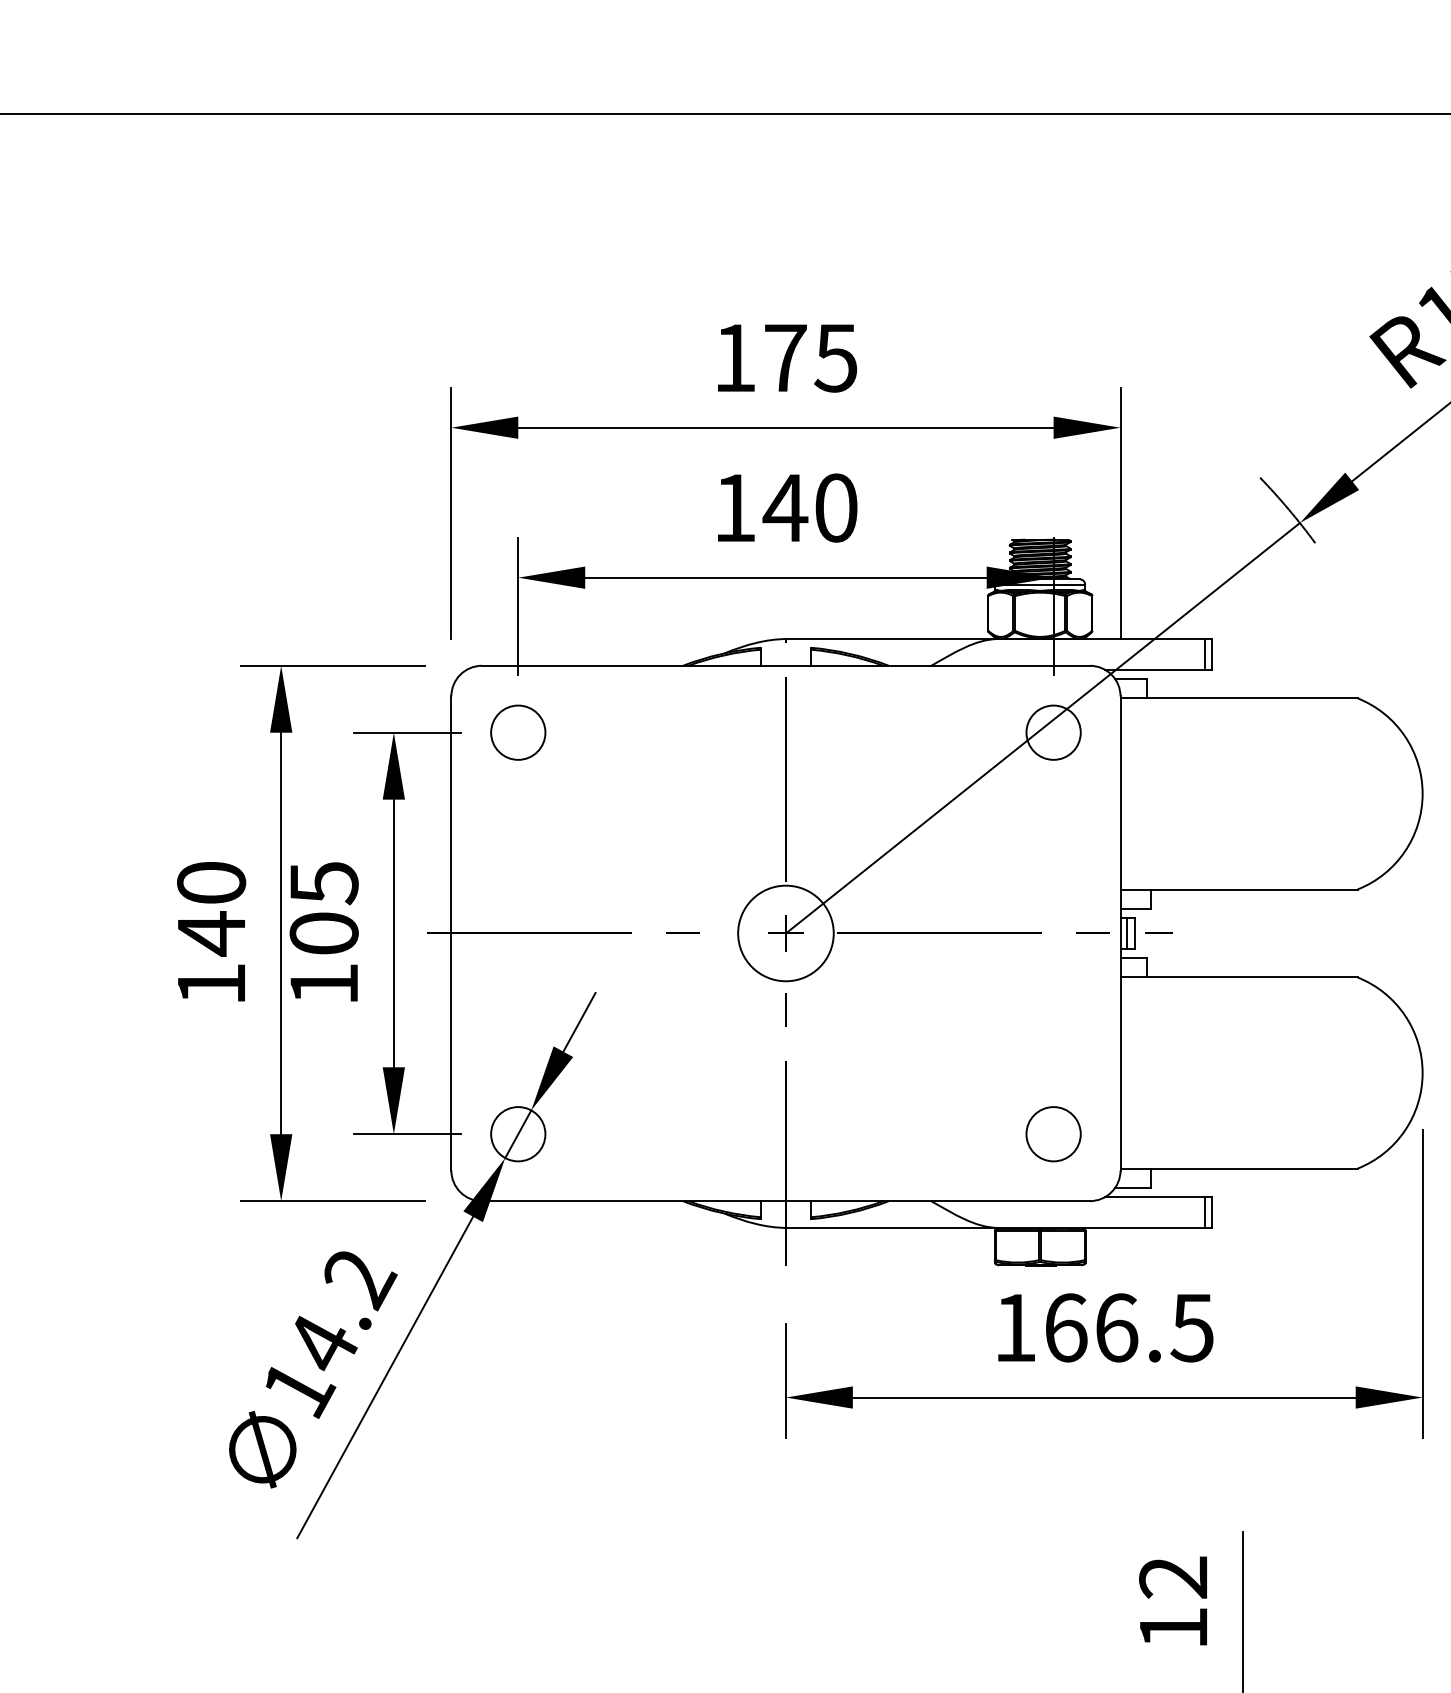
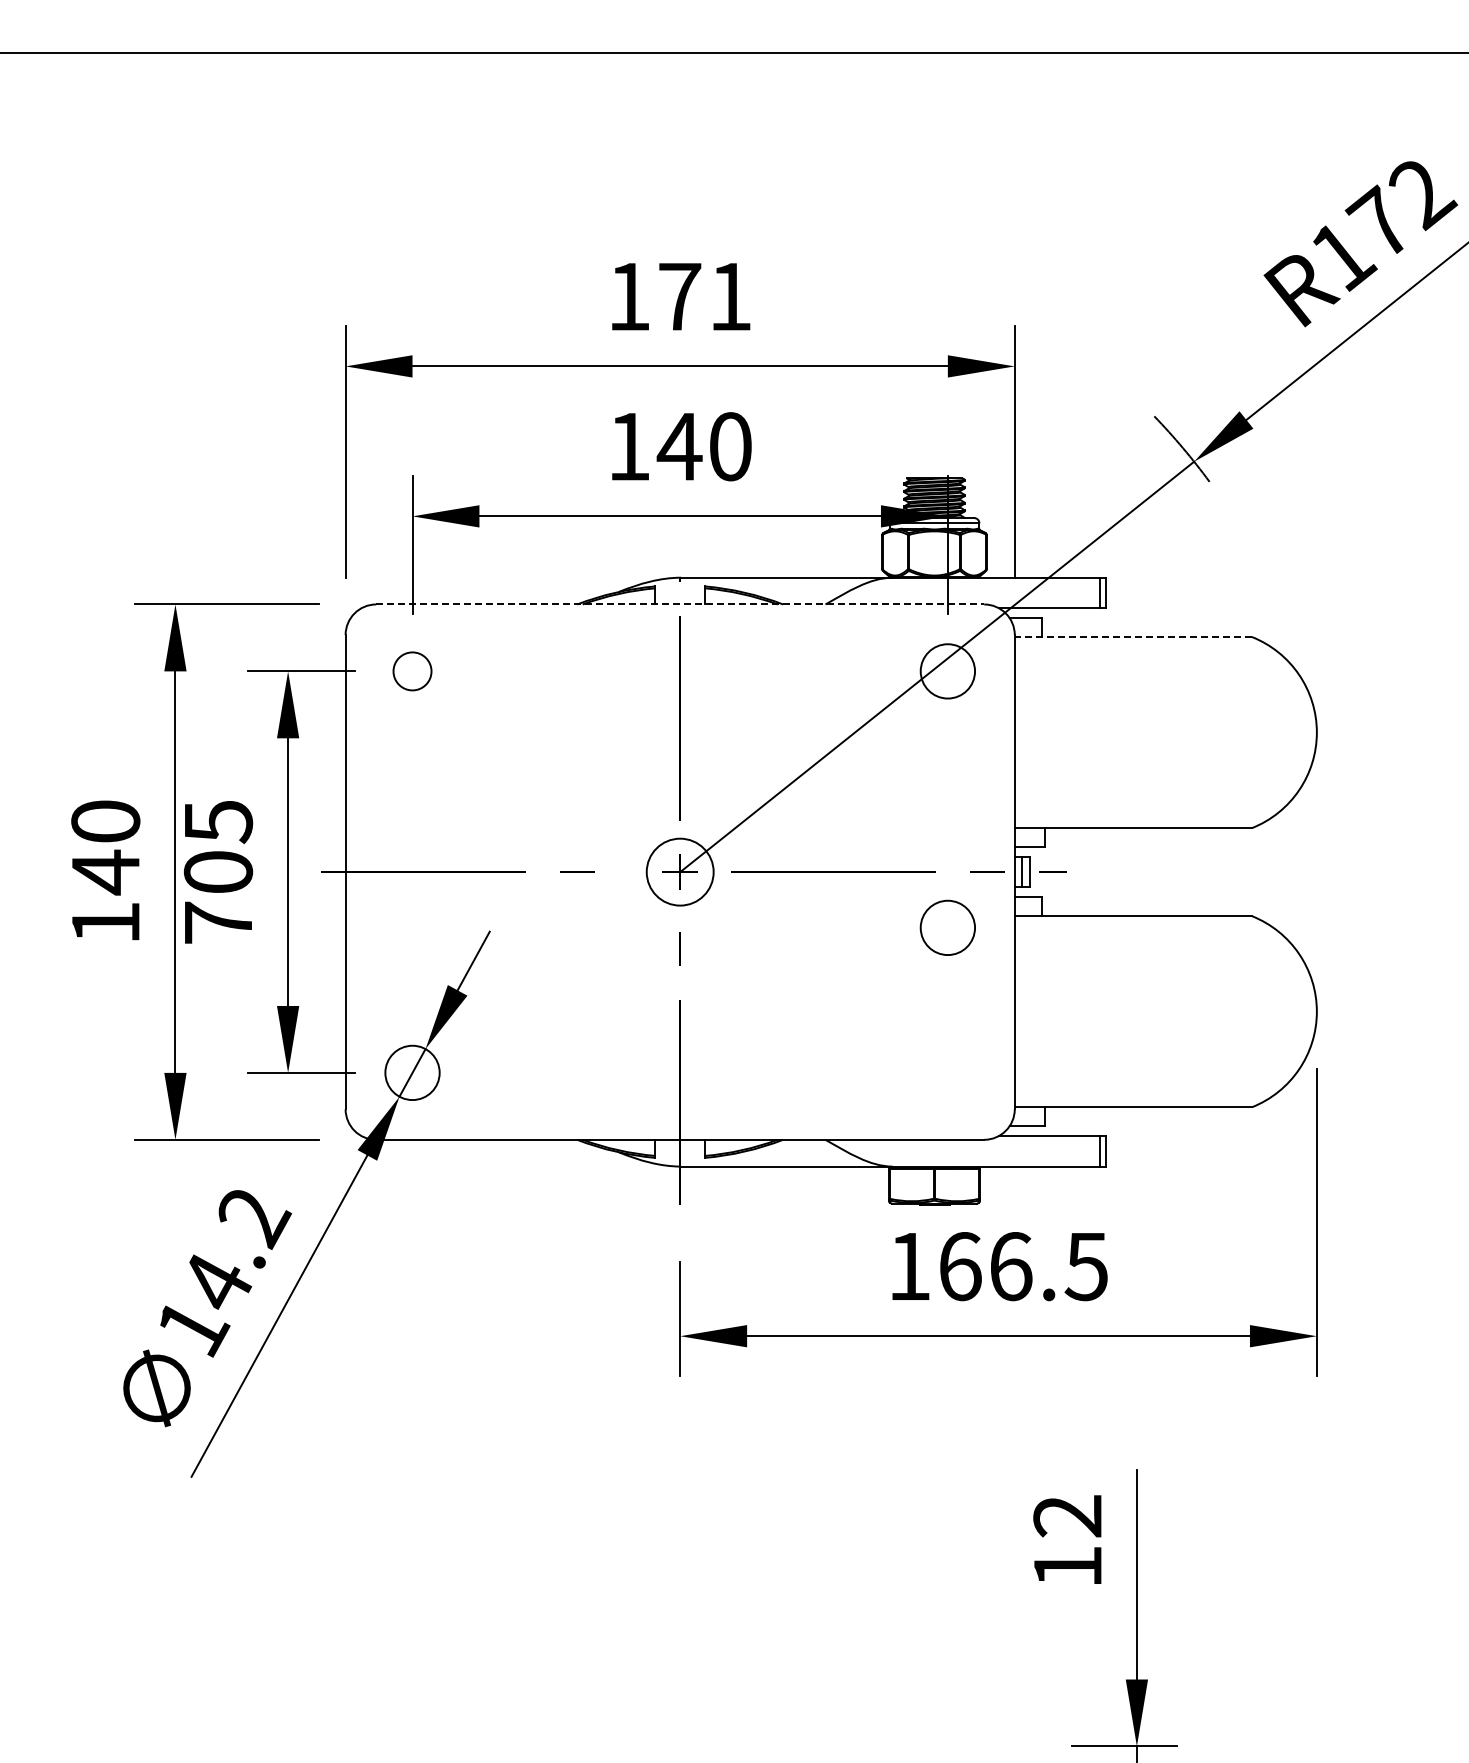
text: (835, 358) -> (729, 297), 175 -> 171
line: (786, 665) -> (680, 604), solid -> dashed
line: (1239, 697) -> (1133, 636), solid -> dashed
circle: (518, 732) -> (412, 671), size x0.7
circle: (786, 932) -> (680, 871), size x0.7
text: (324, 983) -> (218, 922), 105 -> 705
circle: (1053, 1133) -> (947, 927), moved

